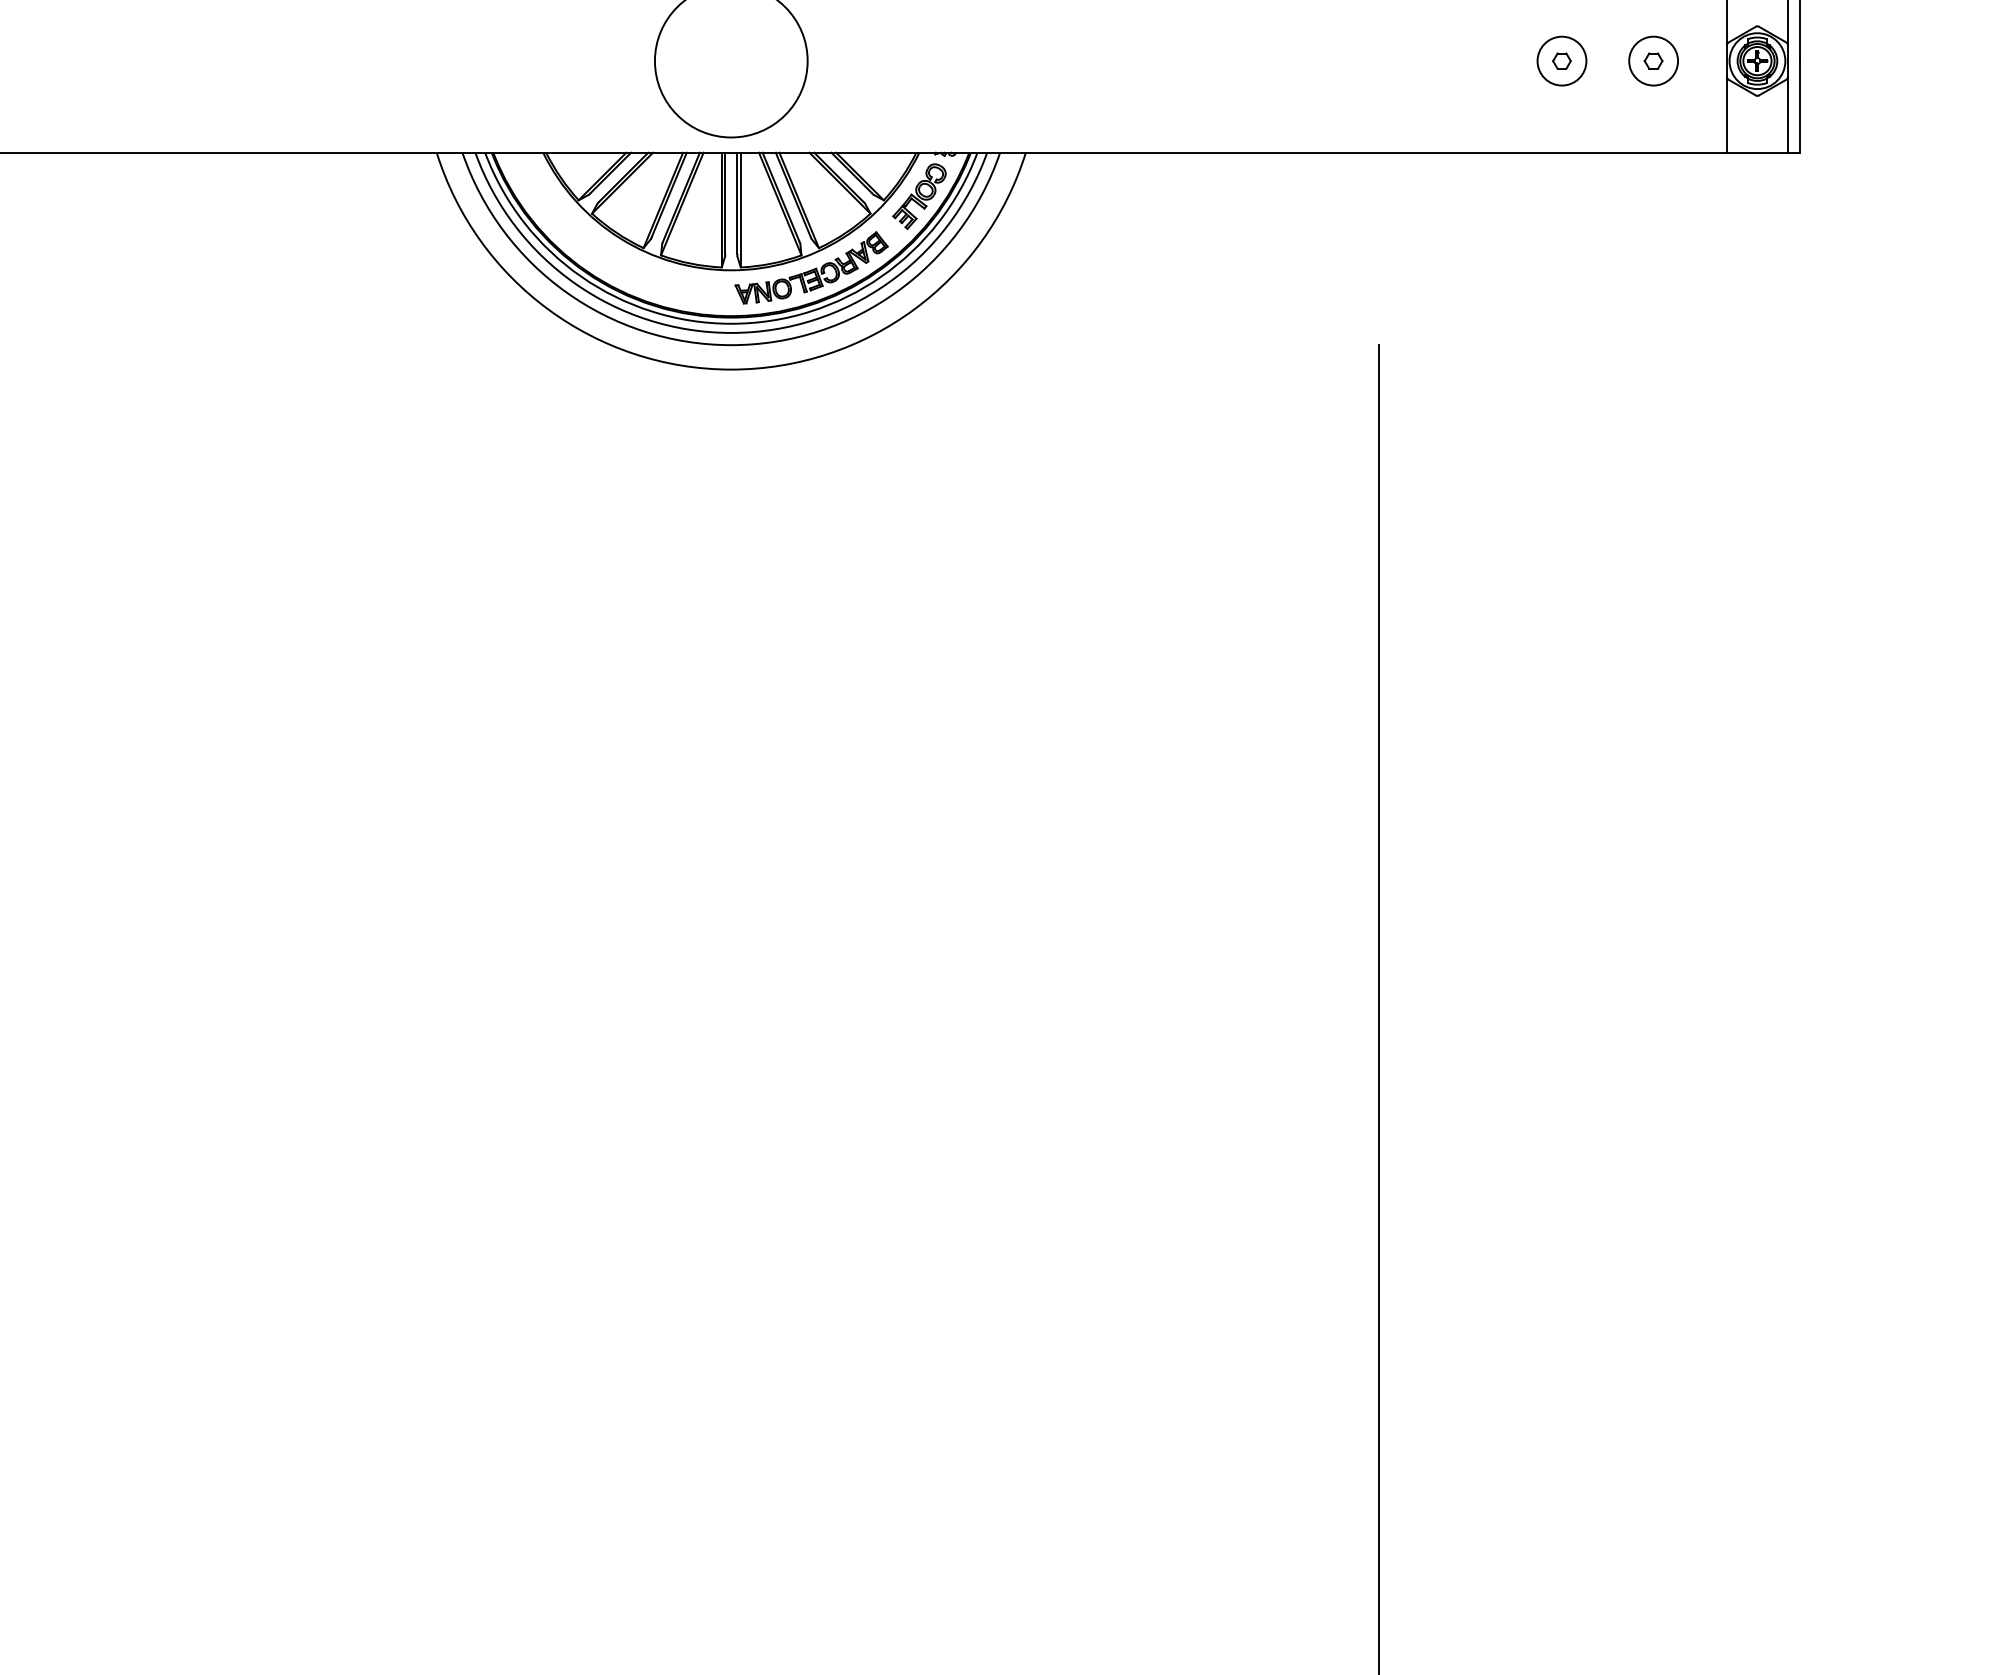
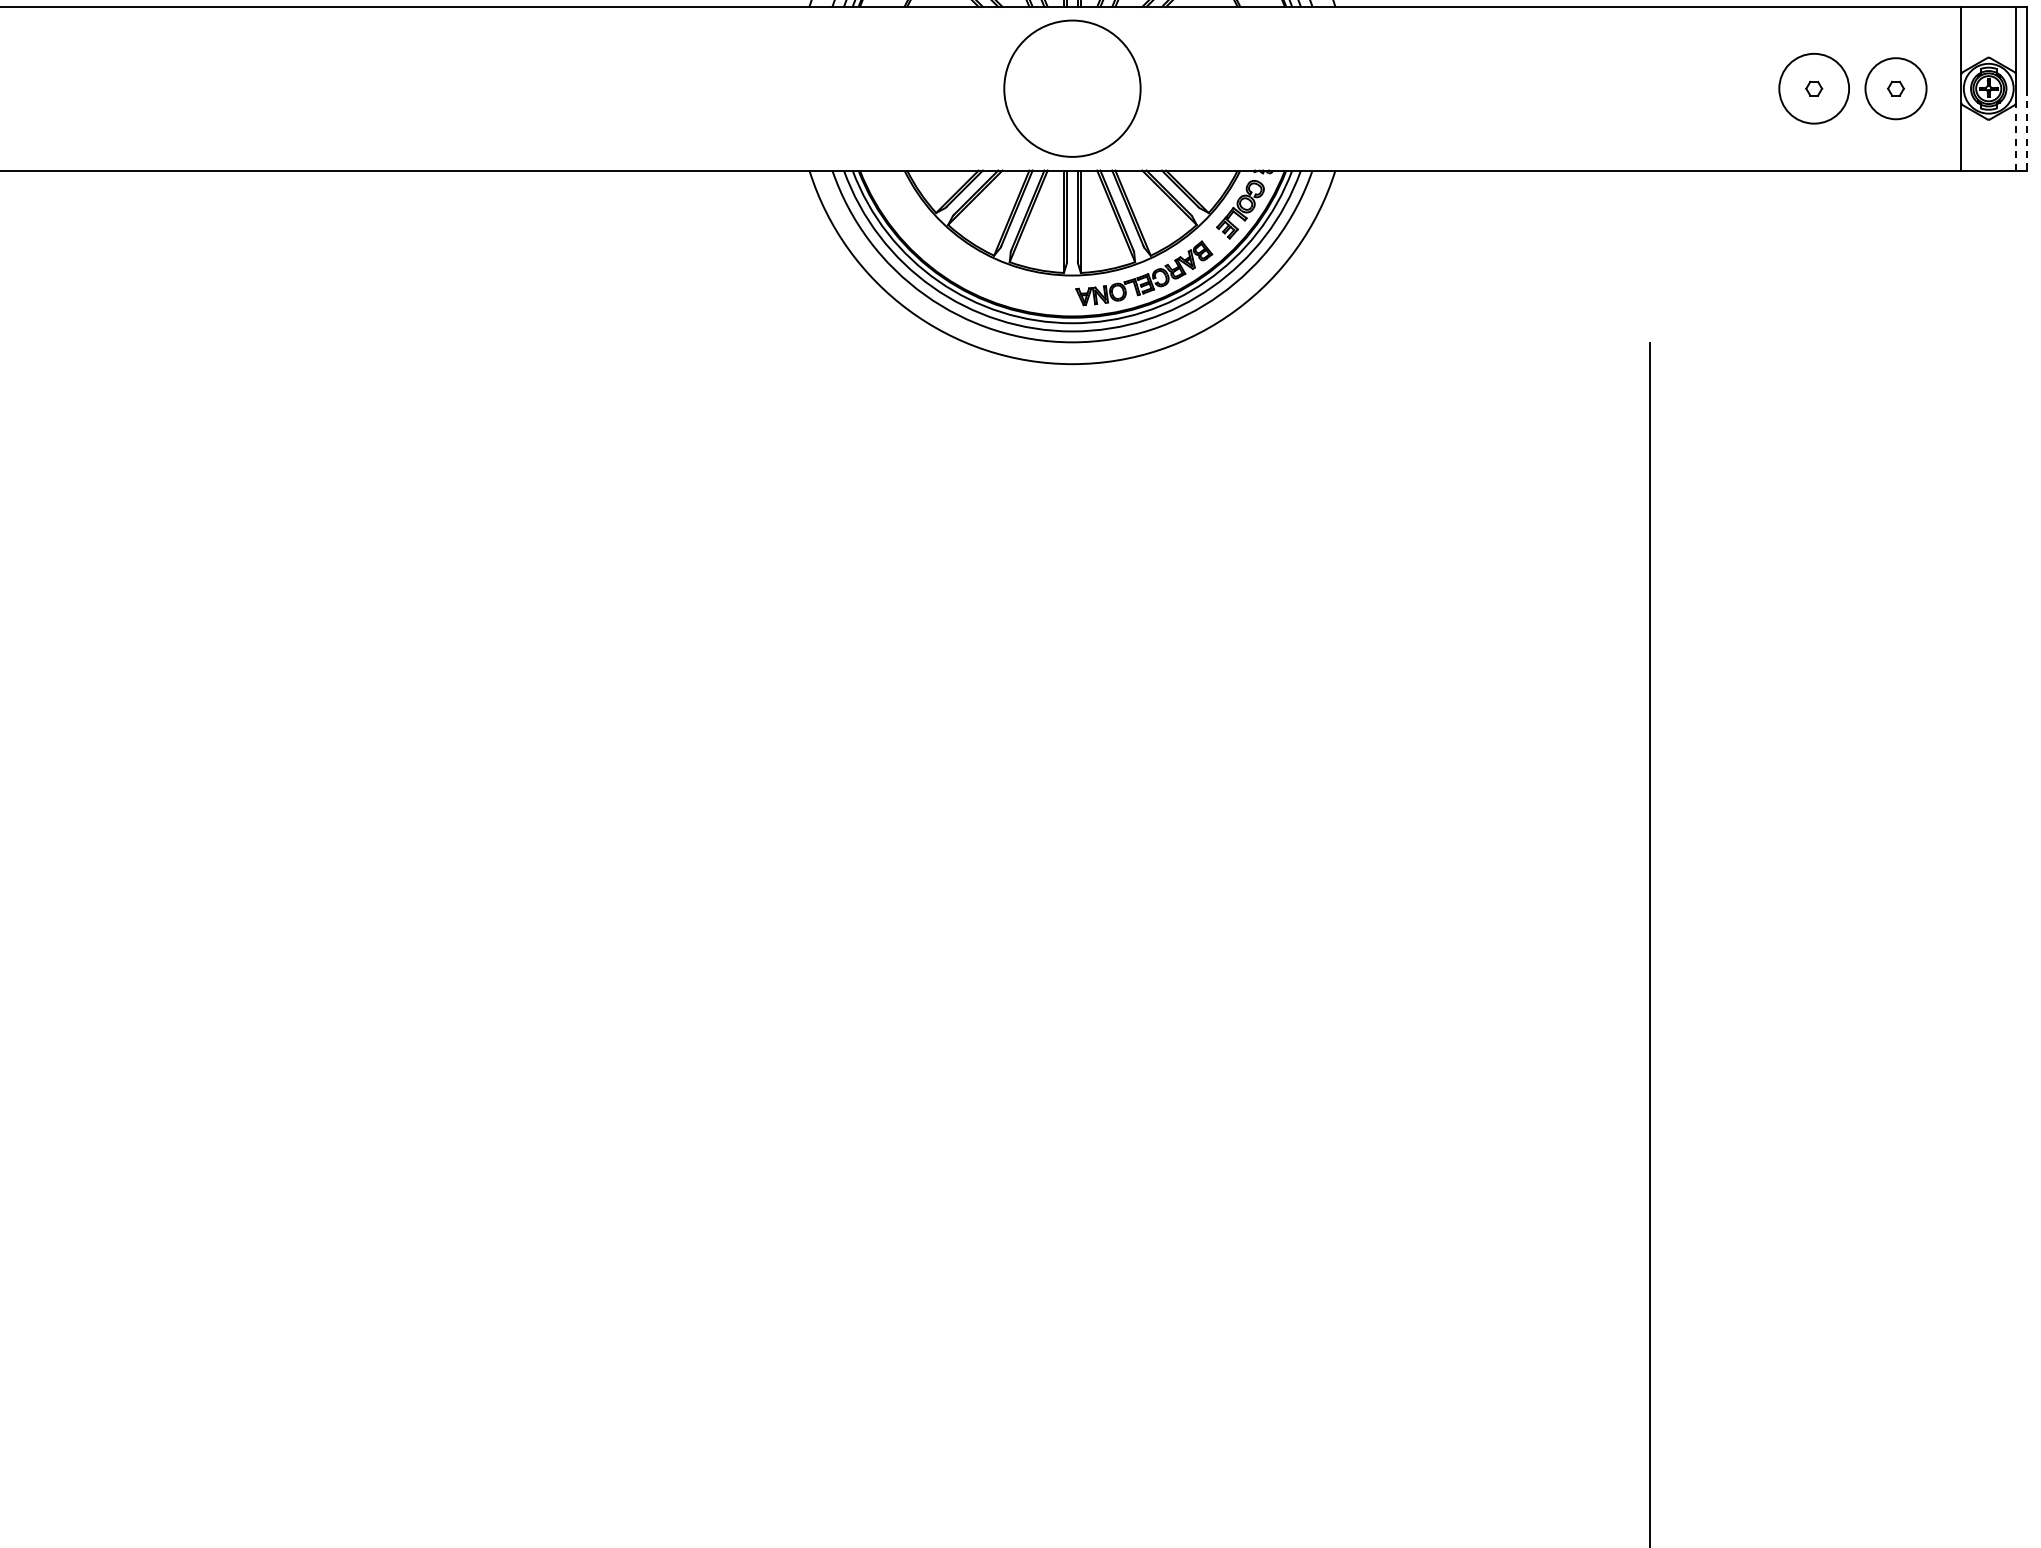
circle: (1562, 60) -> (1814, 88), size x1.6
circle: (1653, 60) -> (1895, 88), size x1.4
line: (1799, 106) -> (2026, 129), solid -> dashed
line: (1788, 114) -> (2016, 136), solid -> dashed

